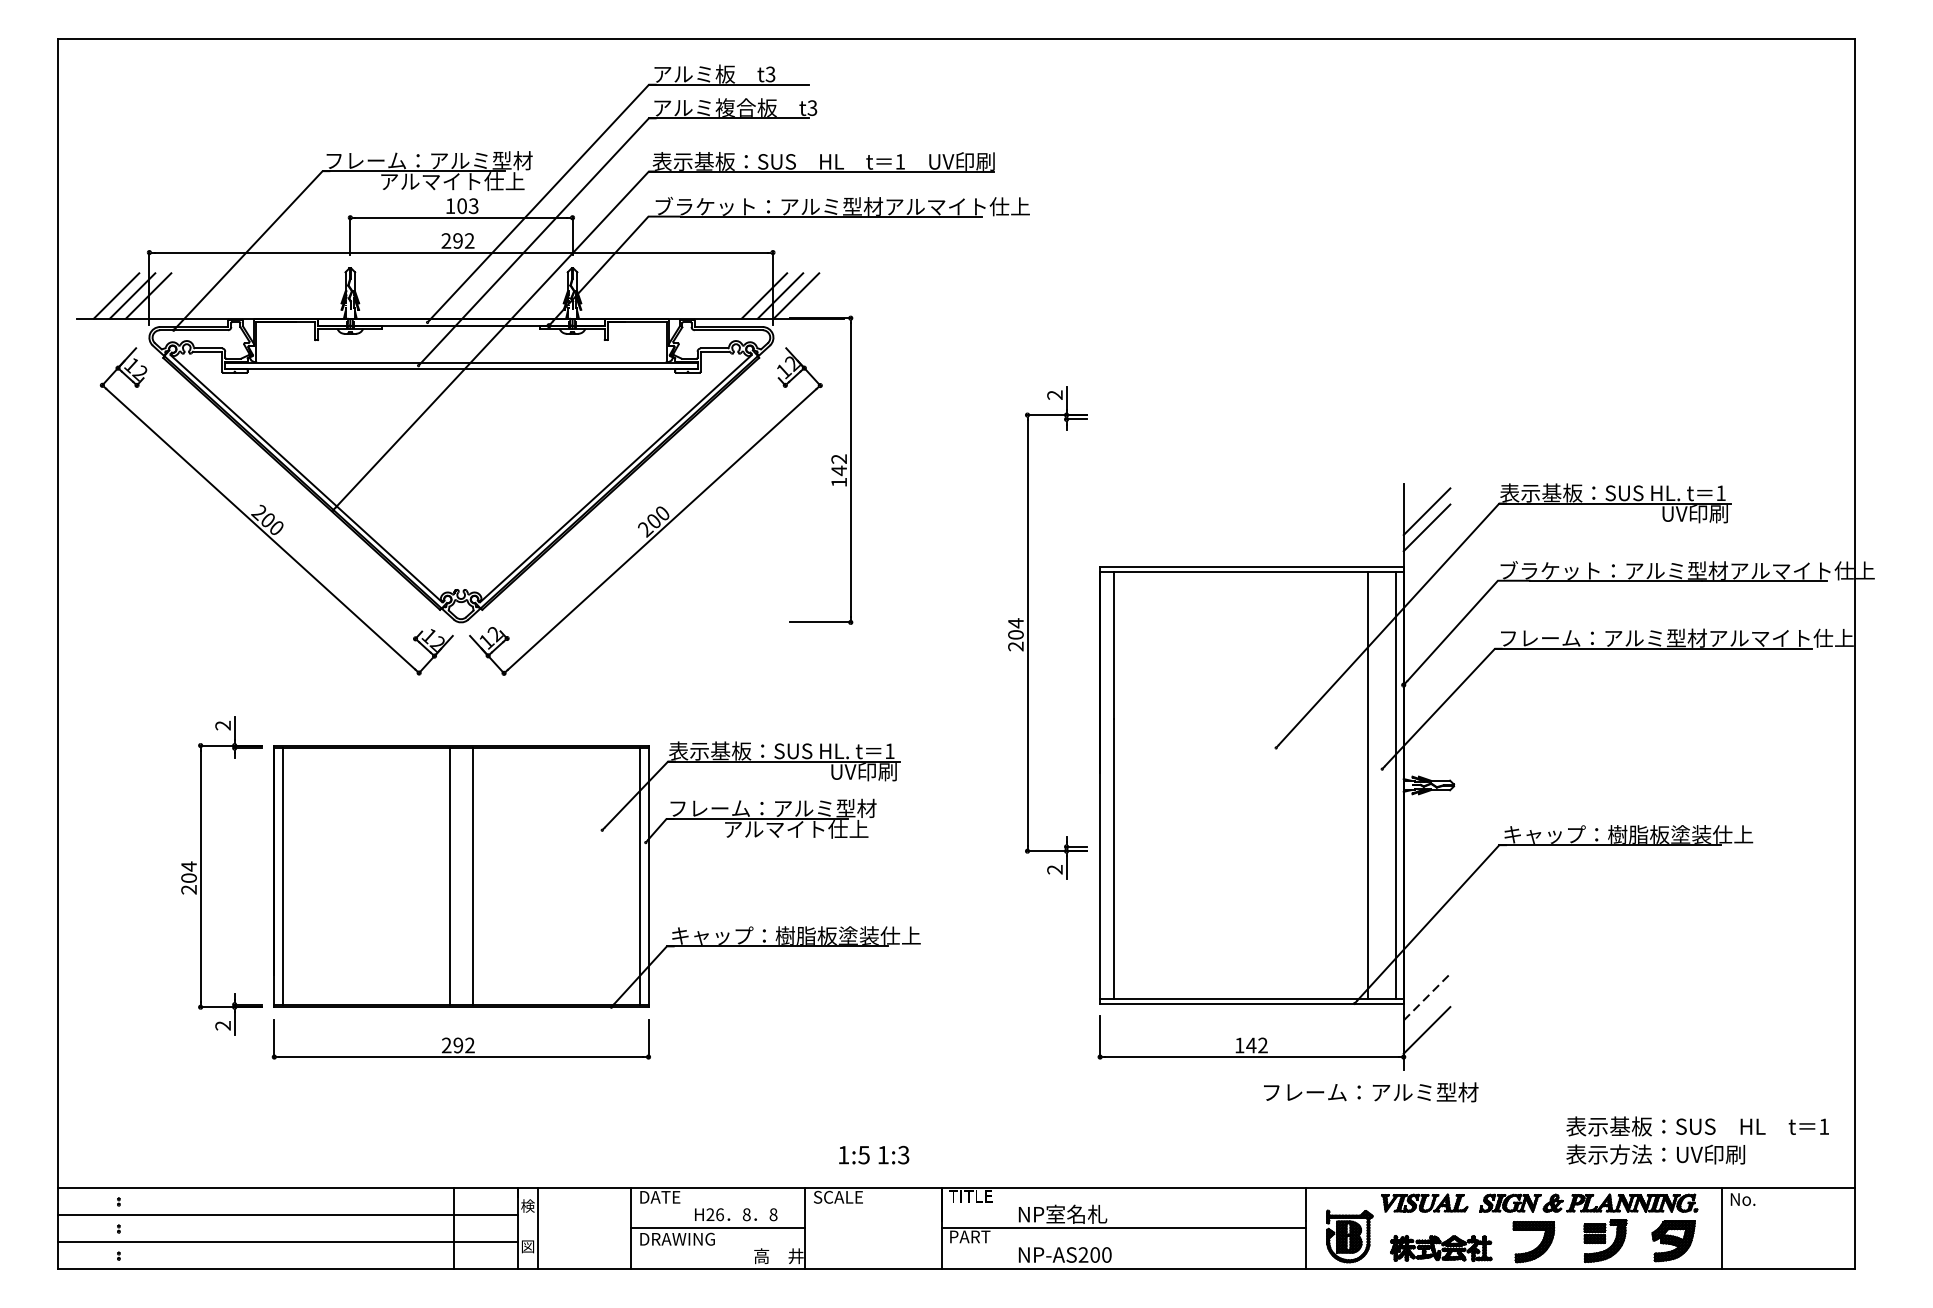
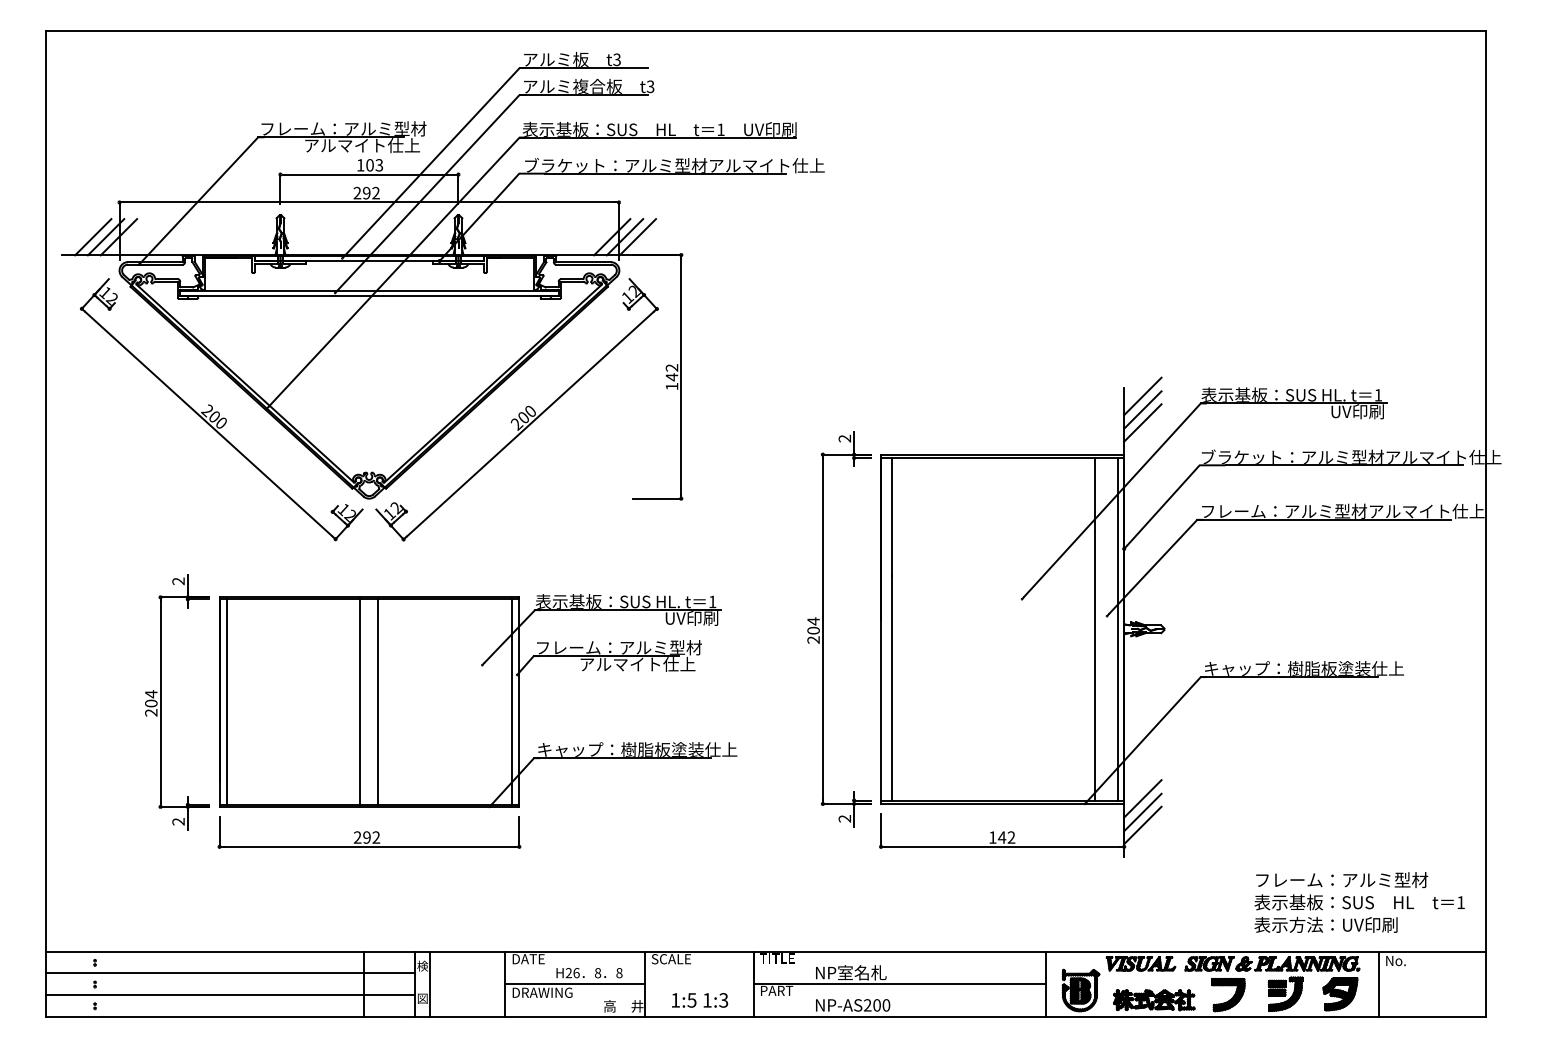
line: (1426, 494) -> (1142, 396), added
part: (1028, 633) -> (823, 629), moved
line: (1427, 996) -> (1143, 798), dashed -> solid
line: (1426, 1014) -> (1142, 812), added
text: (1371, 1092) -> (1342, 880), moved
text: (874, 1155) -> (700, 1000), moved

